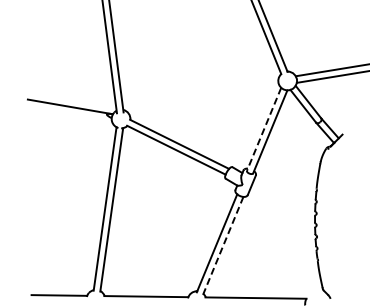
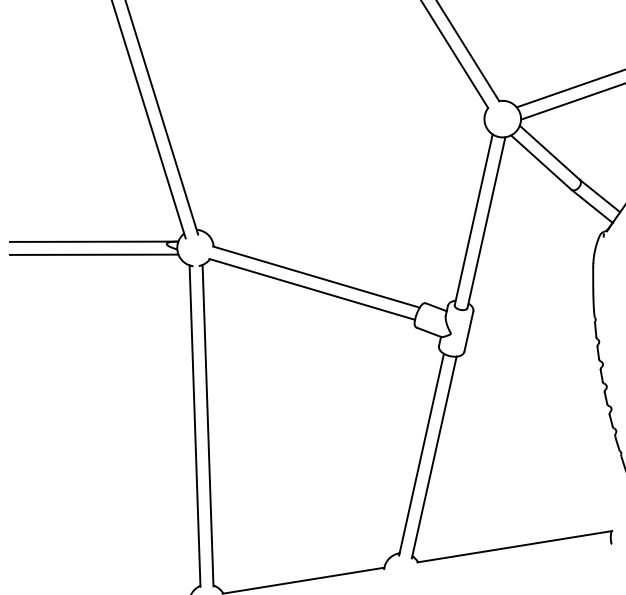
line: (68, 113) -> (92, 255), added
line: (264, 129) -> (474, 220), dashed -> solid
line: (223, 245) -> (434, 456), dashed -> solid

